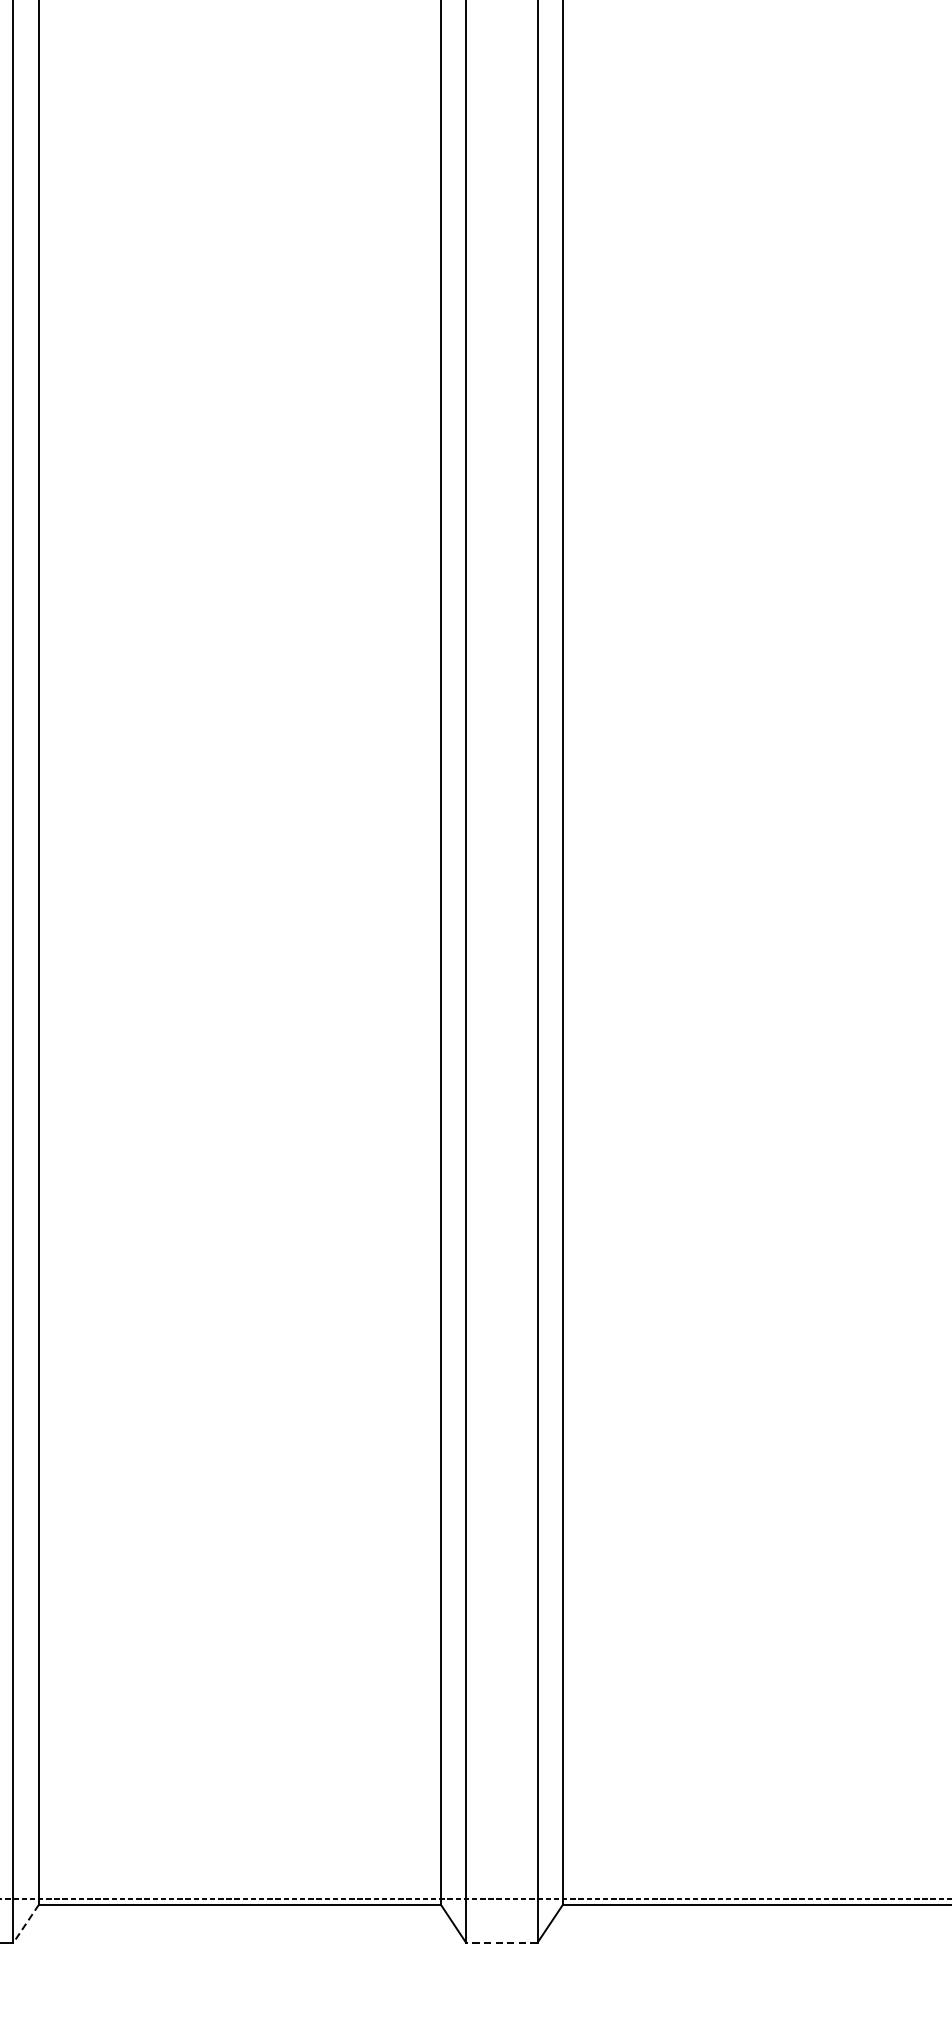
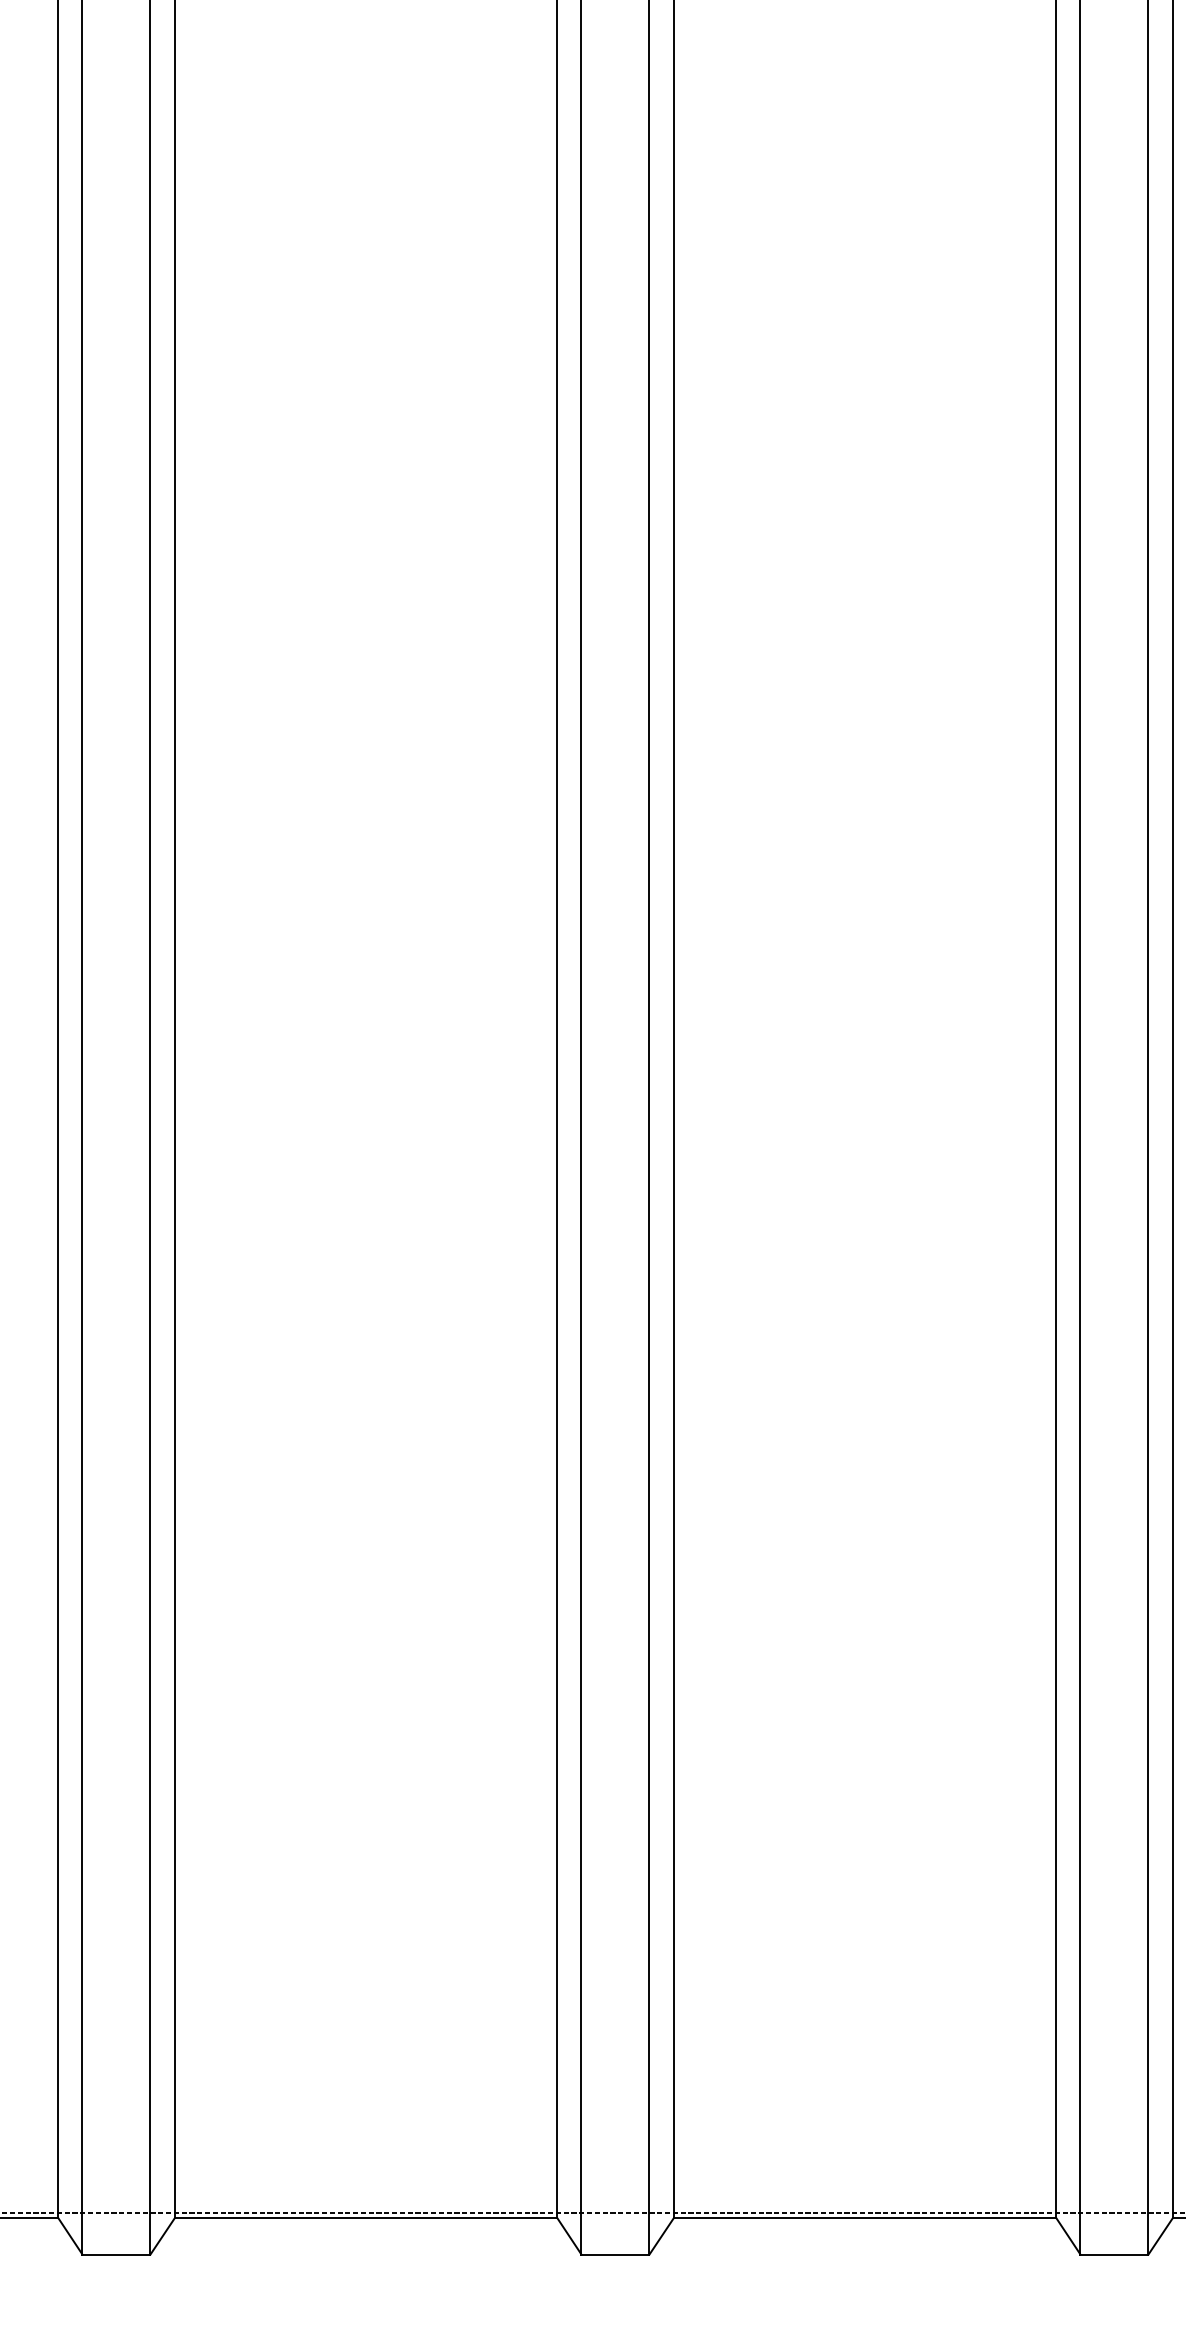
line: (26, 1923) -> (162, 2236), dashed -> solid
line: (501, 1942) -> (615, 2254), dashed -> solid

